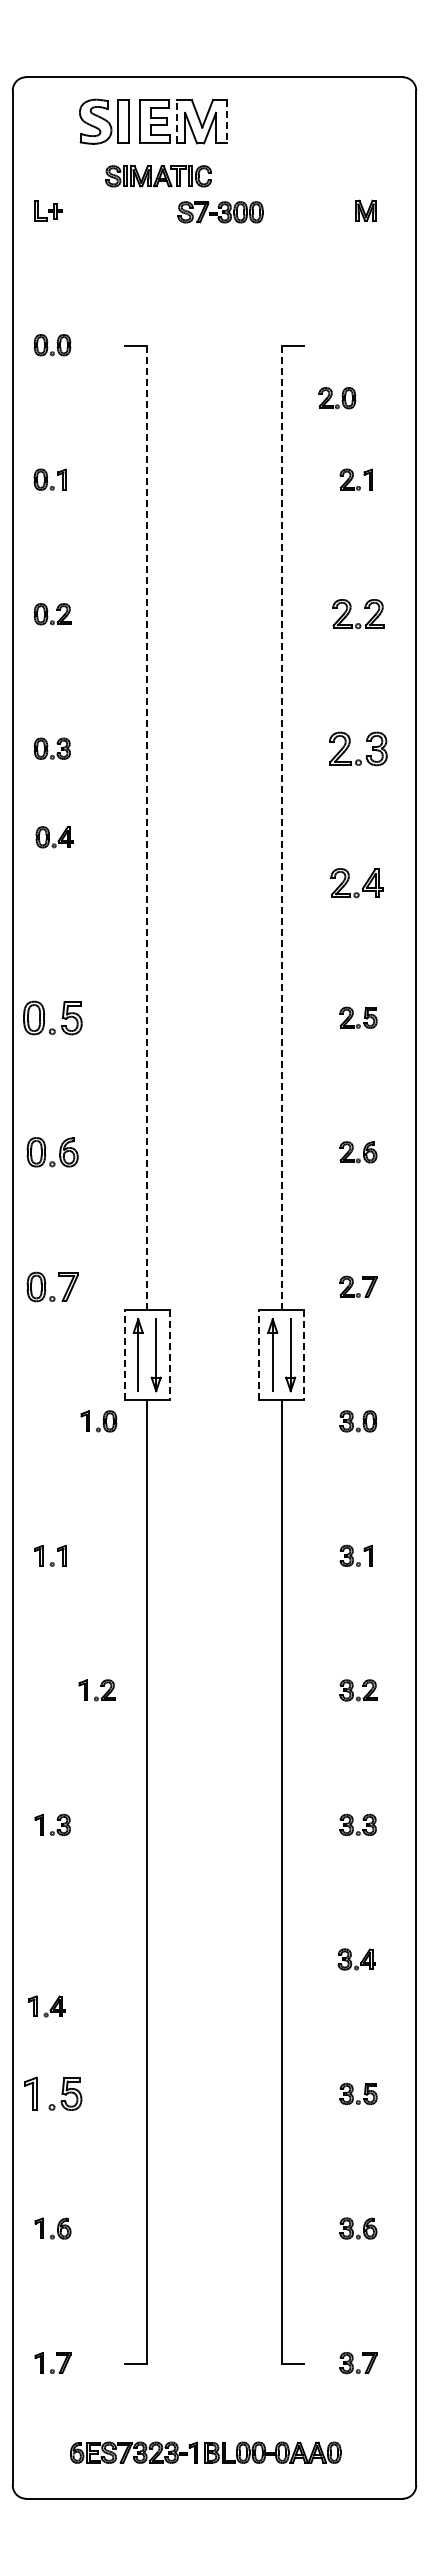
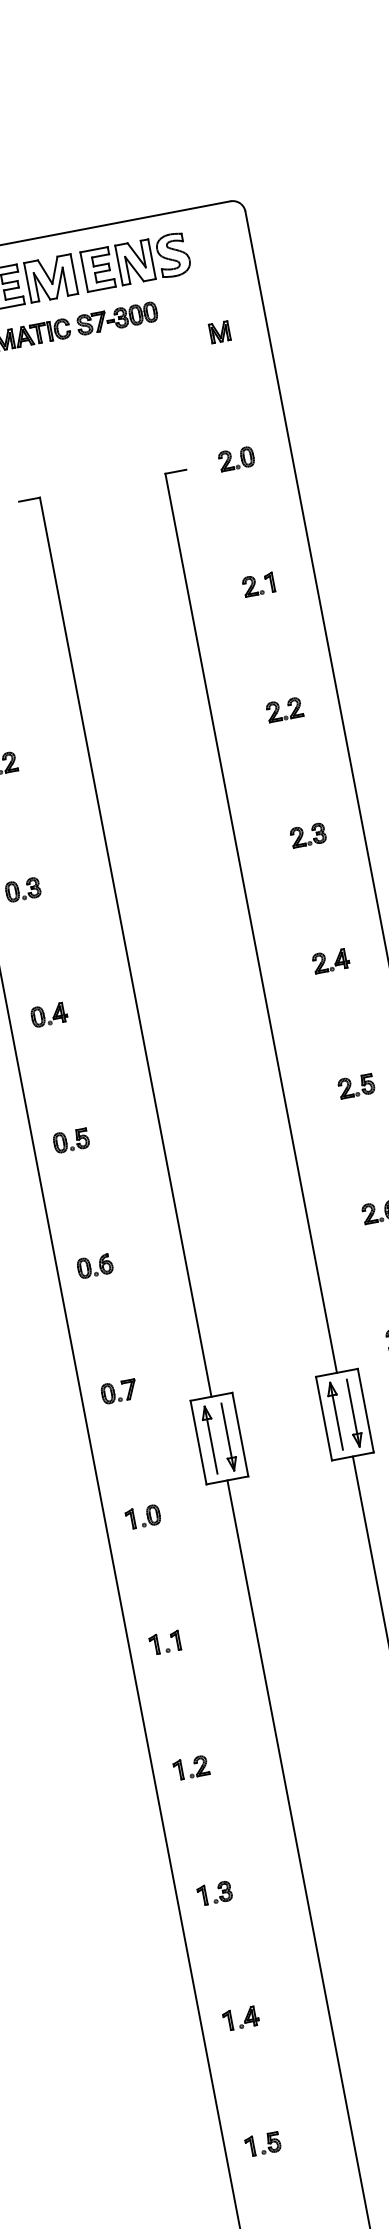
line: (177, 121) -> (28, 282), dashed -> solid
part: (292, 121) -> (135, 262), added
line: (226, 122) -> (74, 274), dashed -> solid
part: (220, 212) -> (117, 318), moved
part: (337, 398) -> (236, 459), moved
part: (358, 614) -> (284, 710), size x0.71
part: (357, 748) -> (307, 835), size x0.62
line: (147, 828) -> (126, 947), dashed -> solid
line: (281, 828) -> (250, 923), dashed -> solid
part: (54, 837) -> (49, 1015), moved
part: (356, 883) -> (330, 961), size x0.71
part: (52, 1017) -> (71, 1140), size x0.62
part: (52, 1152) -> (95, 1266), size x0.71
part: (52, 1286) -> (118, 1391), size x0.71
line: (124, 1355) -> (198, 1442), dashed -> solid
line: (169, 1355) -> (240, 1434), dashed -> solid
line: (259, 1355) -> (324, 1418), dashed -> solid
line: (304, 1355) -> (366, 1410), dashed -> solid
part: (98, 1421) -> (142, 1517), moved
part: (96, 1690) -> (190, 1768), moved
part: (46, 2006) -> (240, 2018), moved
part: (52, 2094) -> (262, 2144), size x0.62

